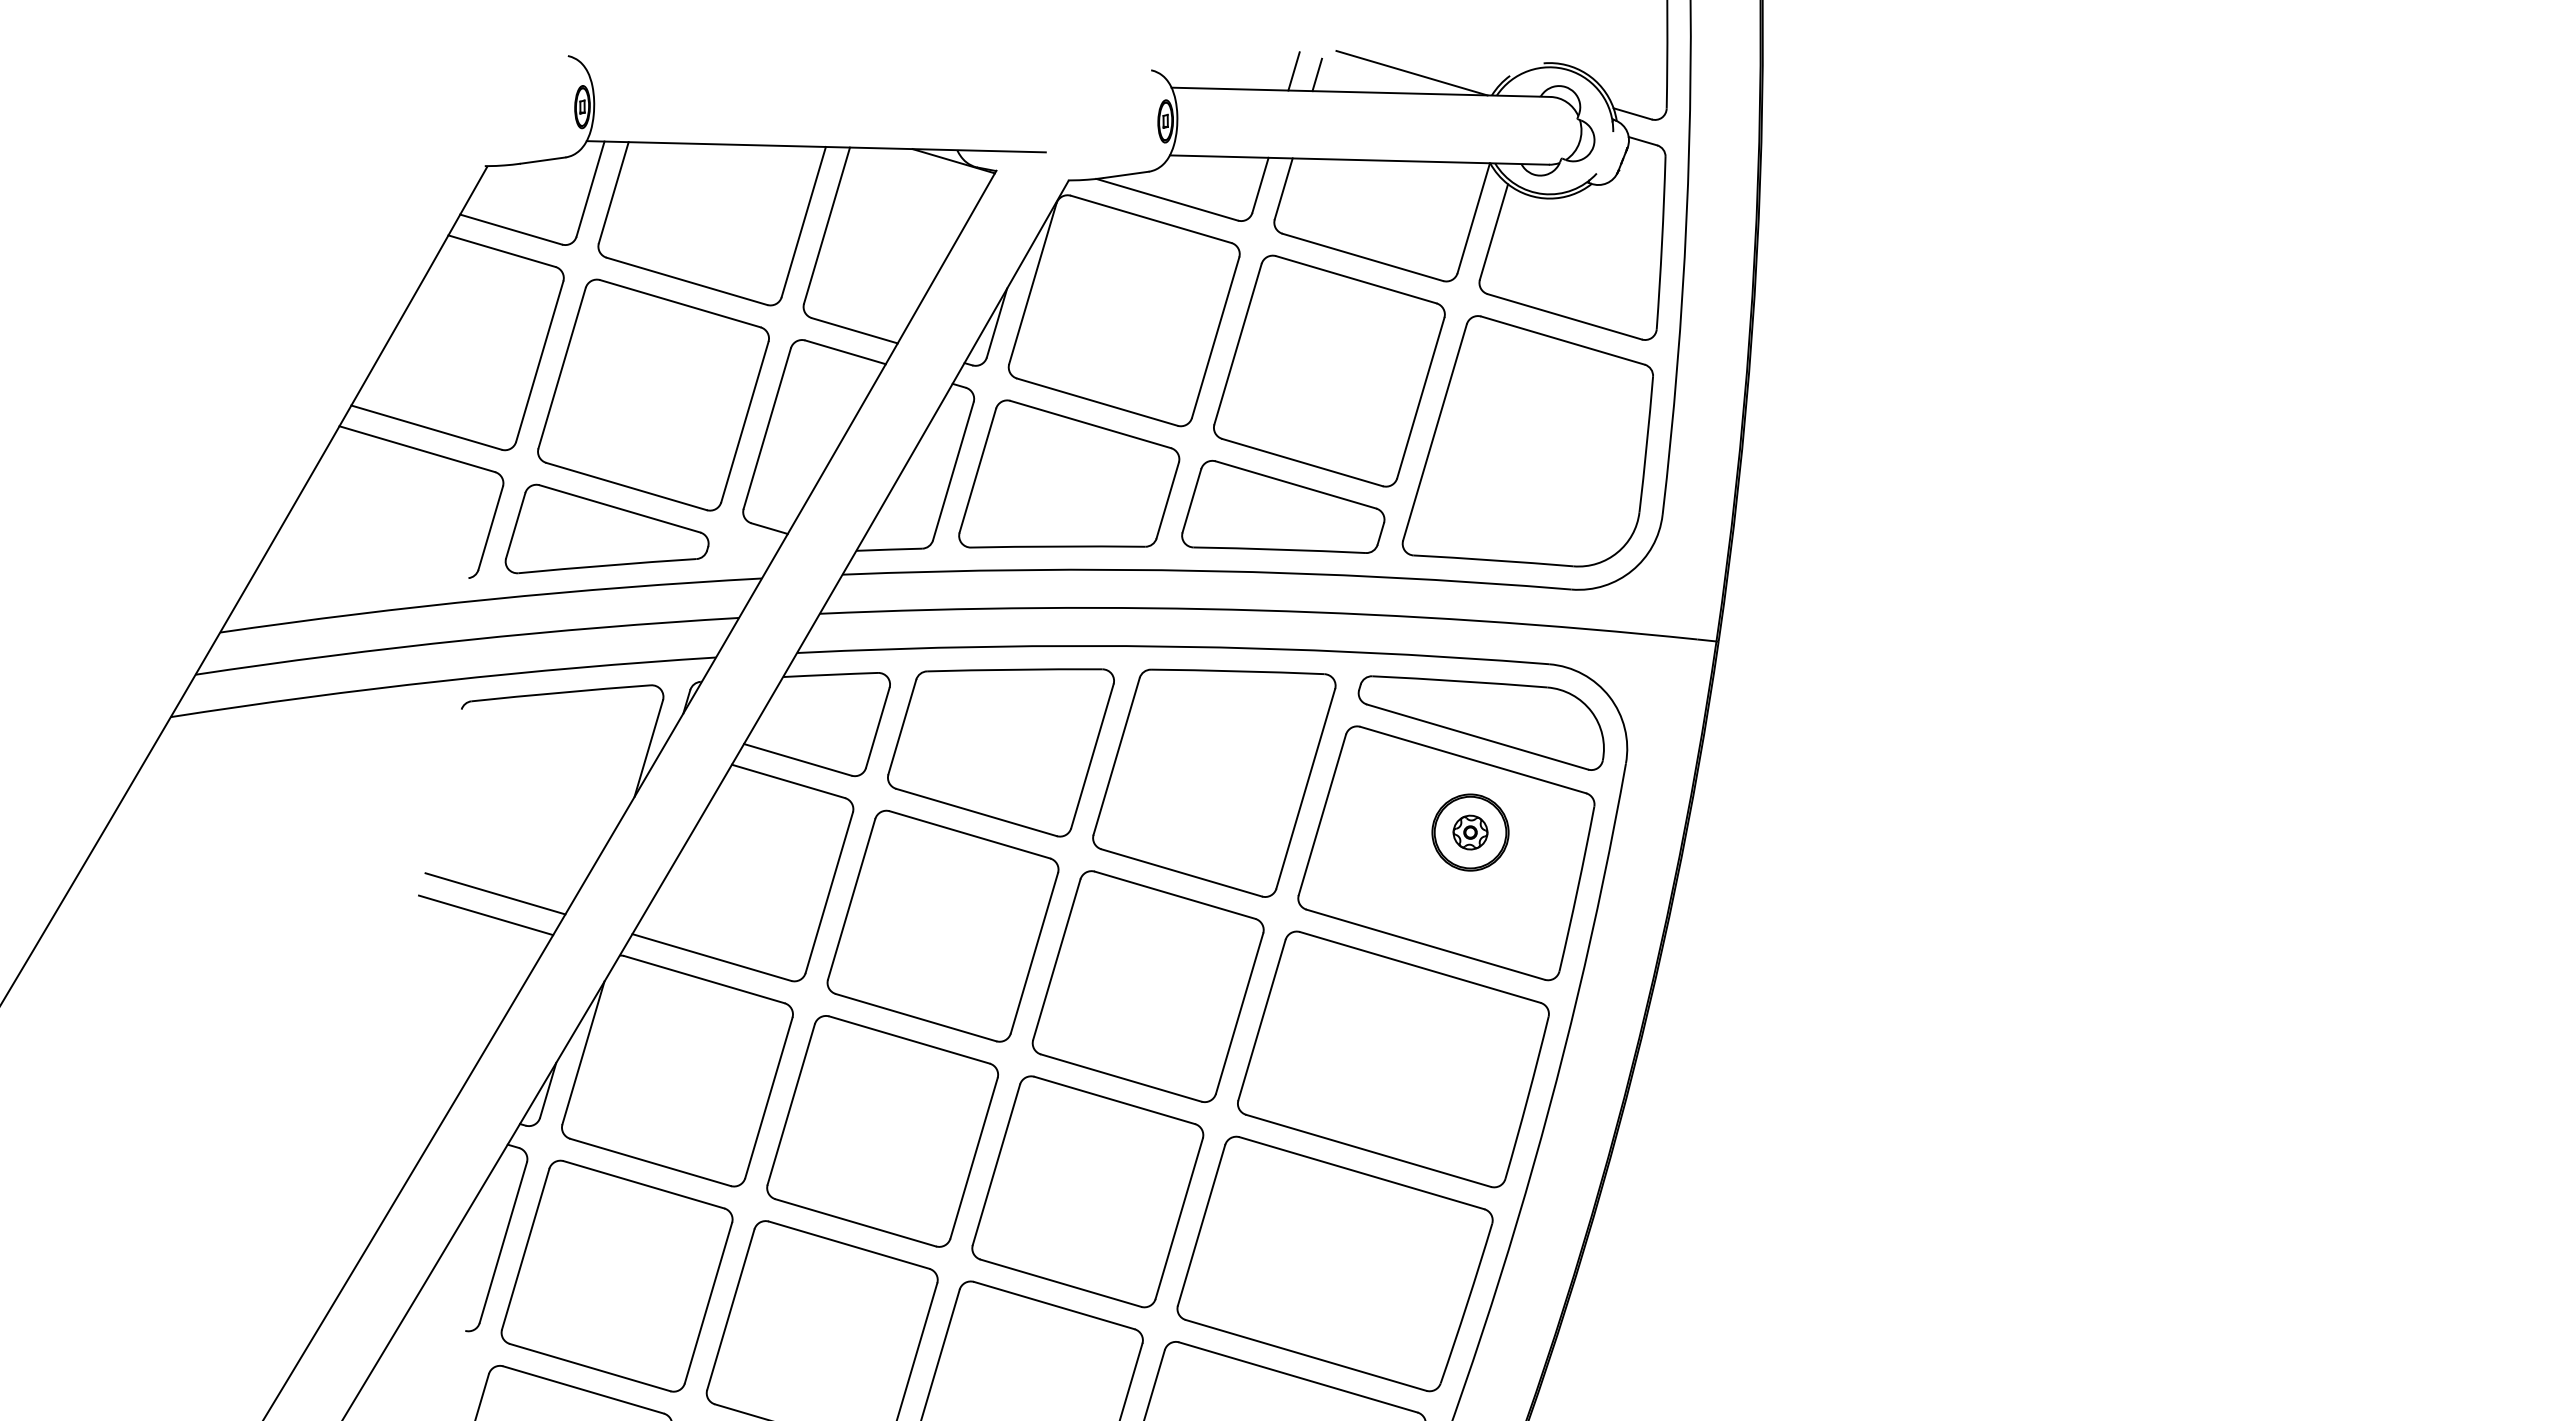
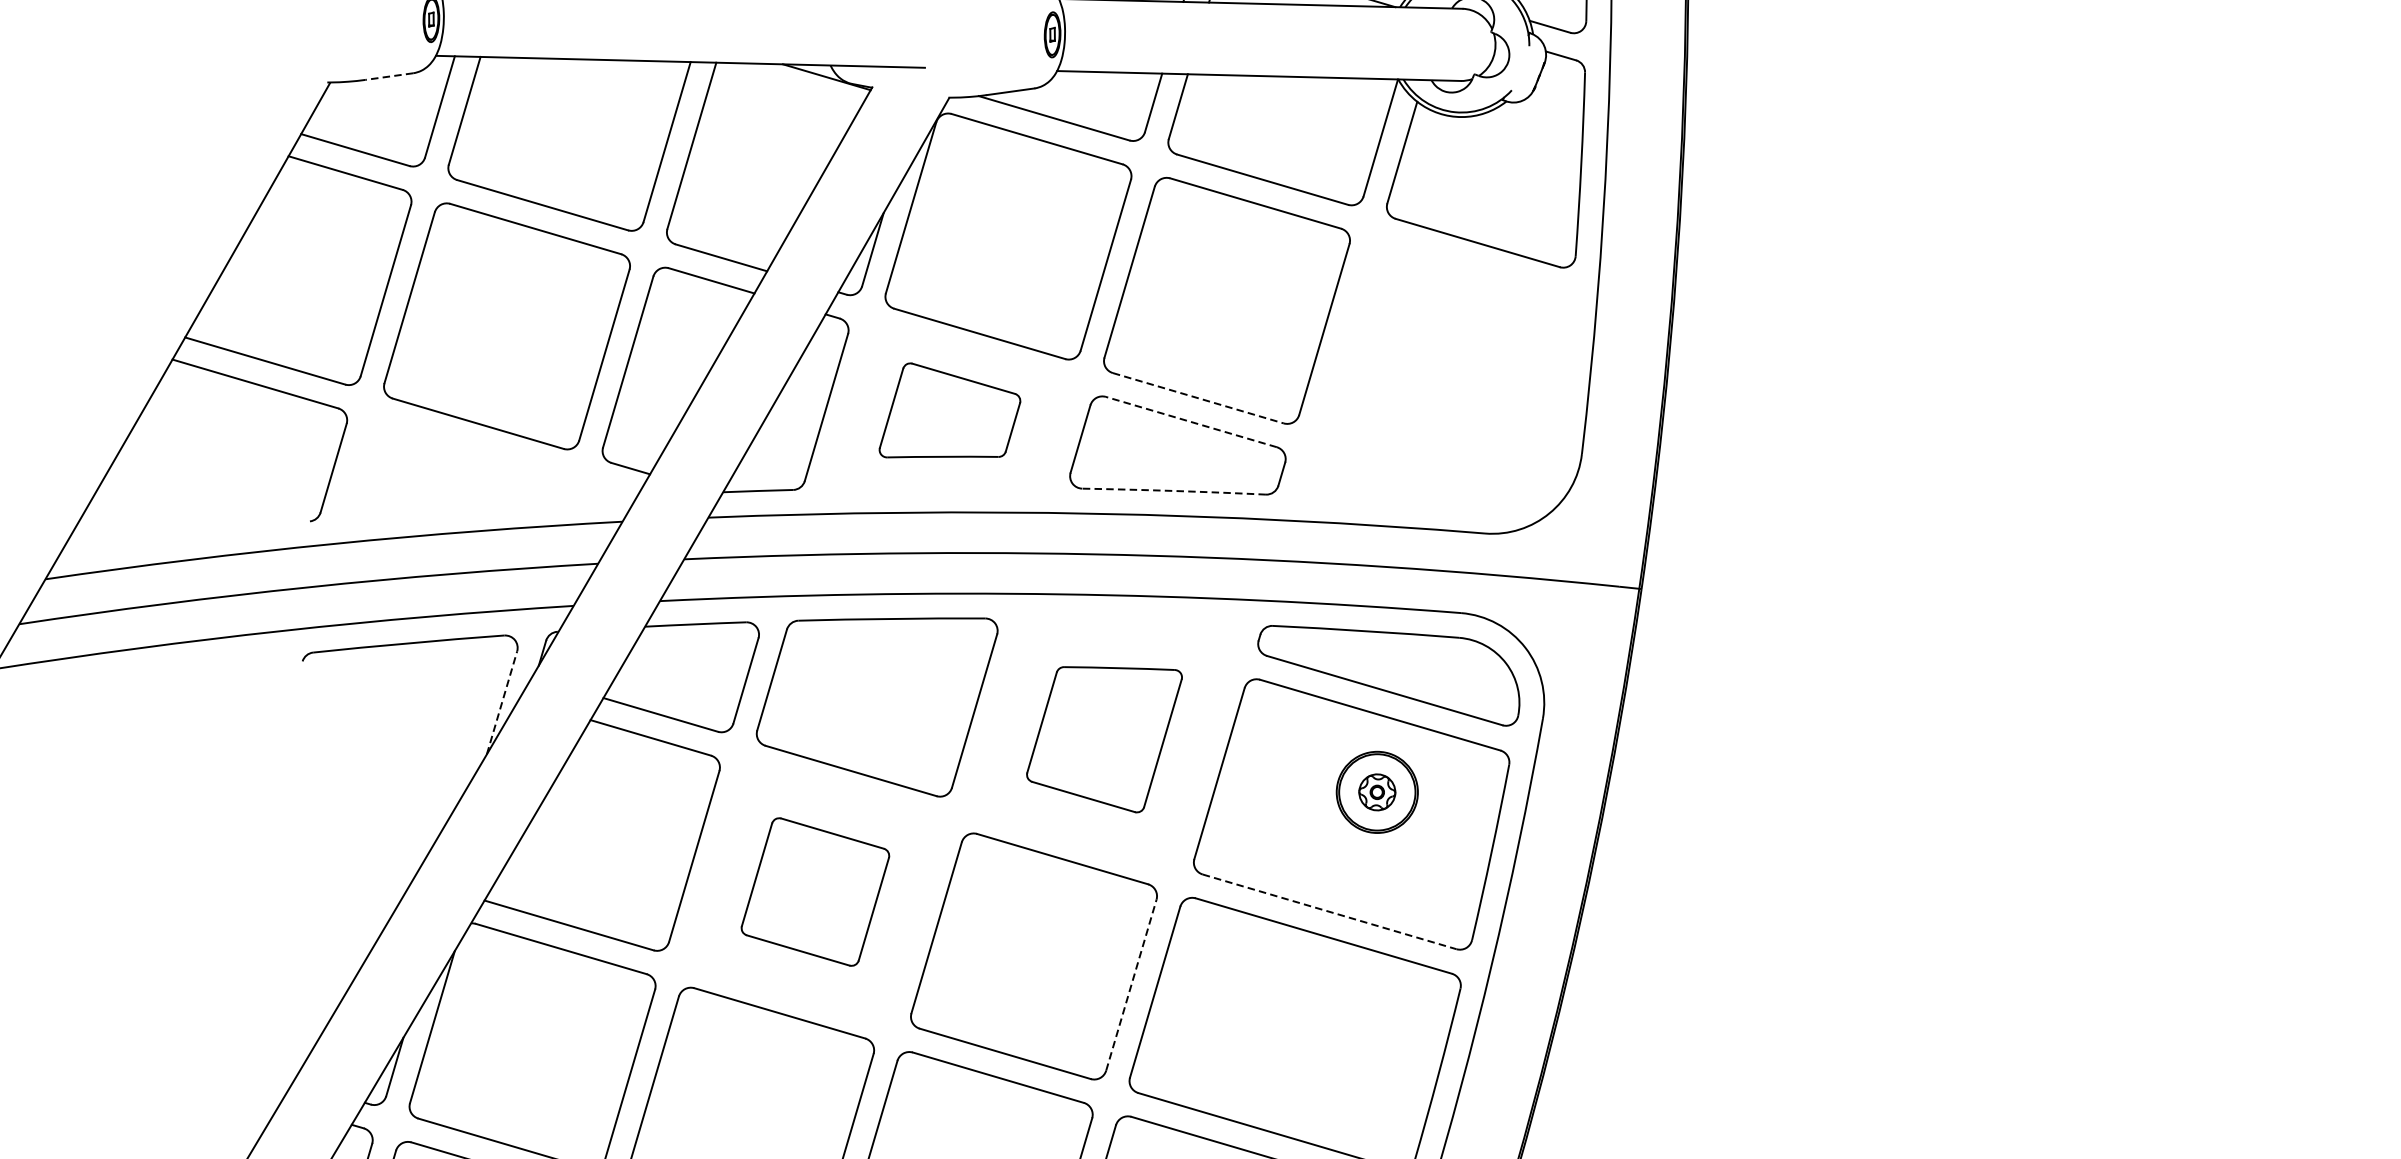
line: (543, 160) -> (389, 76), solid -> dashed
part: (1527, 441) -> (1438, 375), removed
line: (1302, 462) -> (1198, 398), solid -> dashed
part: (1069, 473) -> (950, 409), size x0.6
line: (1295, 484) -> (1190, 421), solid -> dashed
part: (606, 528) -> (456, 468), removed
arc: (1279, 549) -> (1173, 490), solid -> dashed
line: (648, 748) -> (501, 702), solid -> dashed
part: (1214, 782) -> (1104, 739), size x0.6
line: (495, 893) -> (338, 857), removed
line: (486, 915) -> (329, 880), removed
part: (942, 925) -> (814, 891), size x0.6
line: (1426, 944) -> (1330, 911), solid -> dashed
line: (1239, 1013) -> (1131, 985), solid -> dashed

